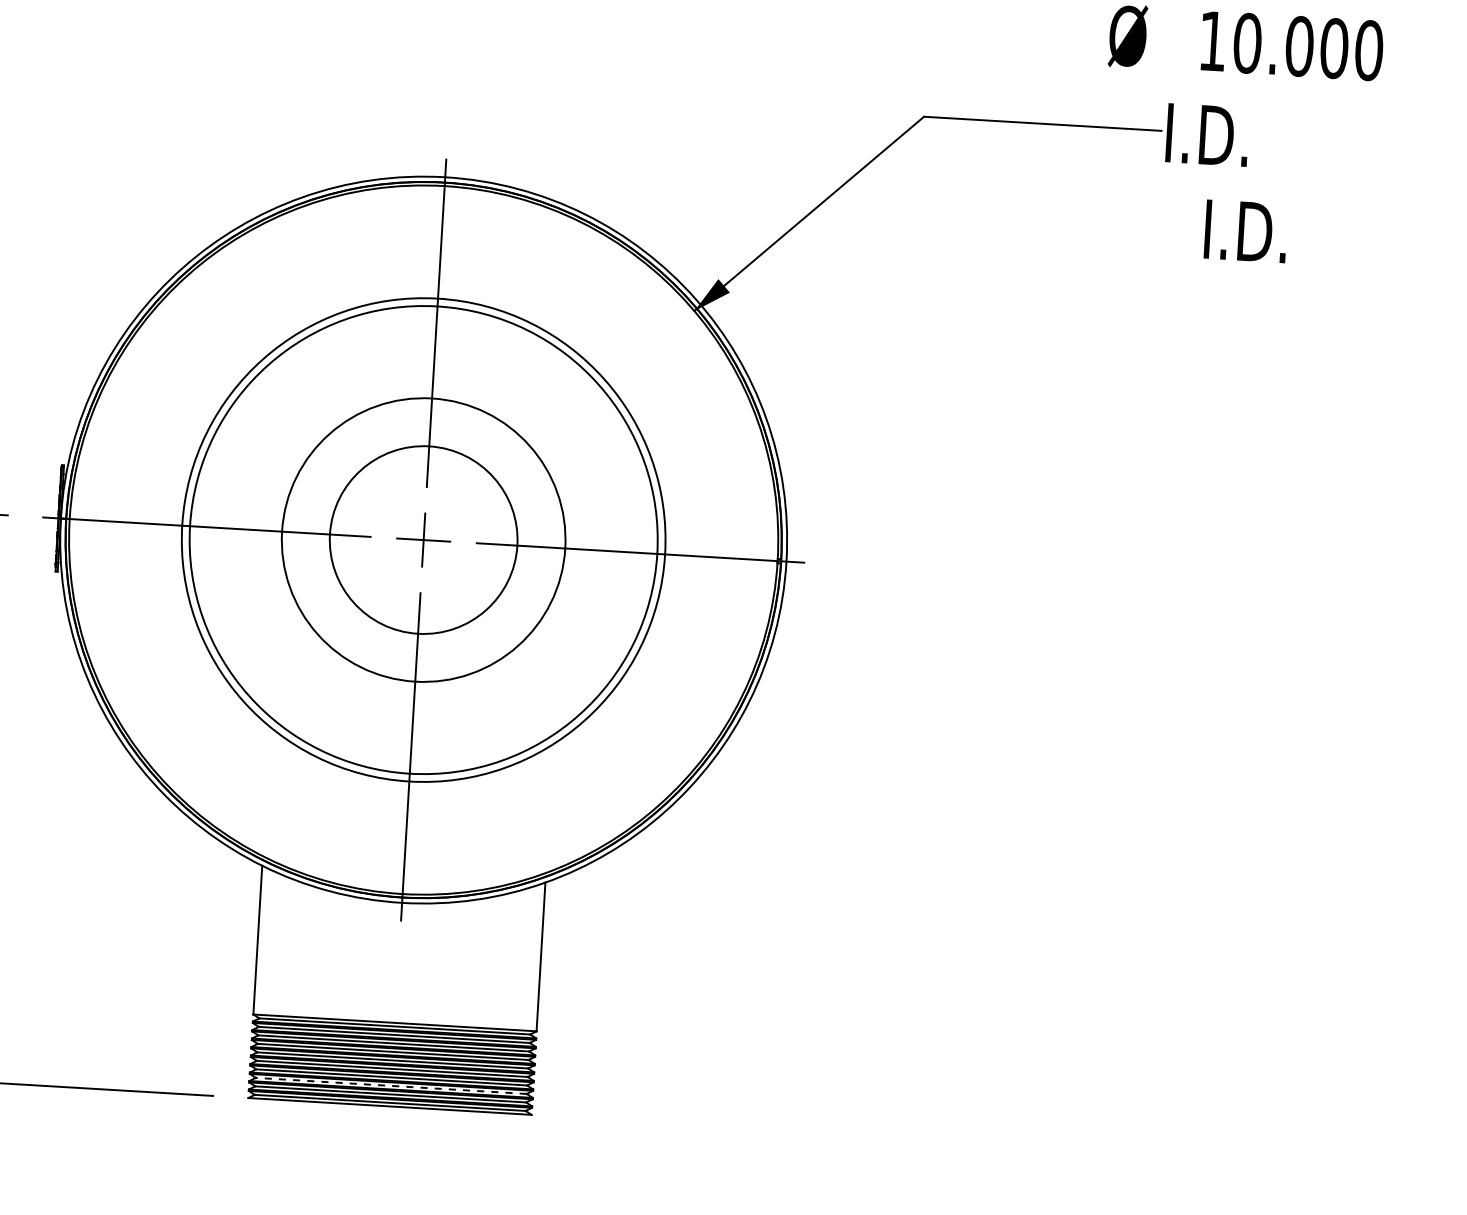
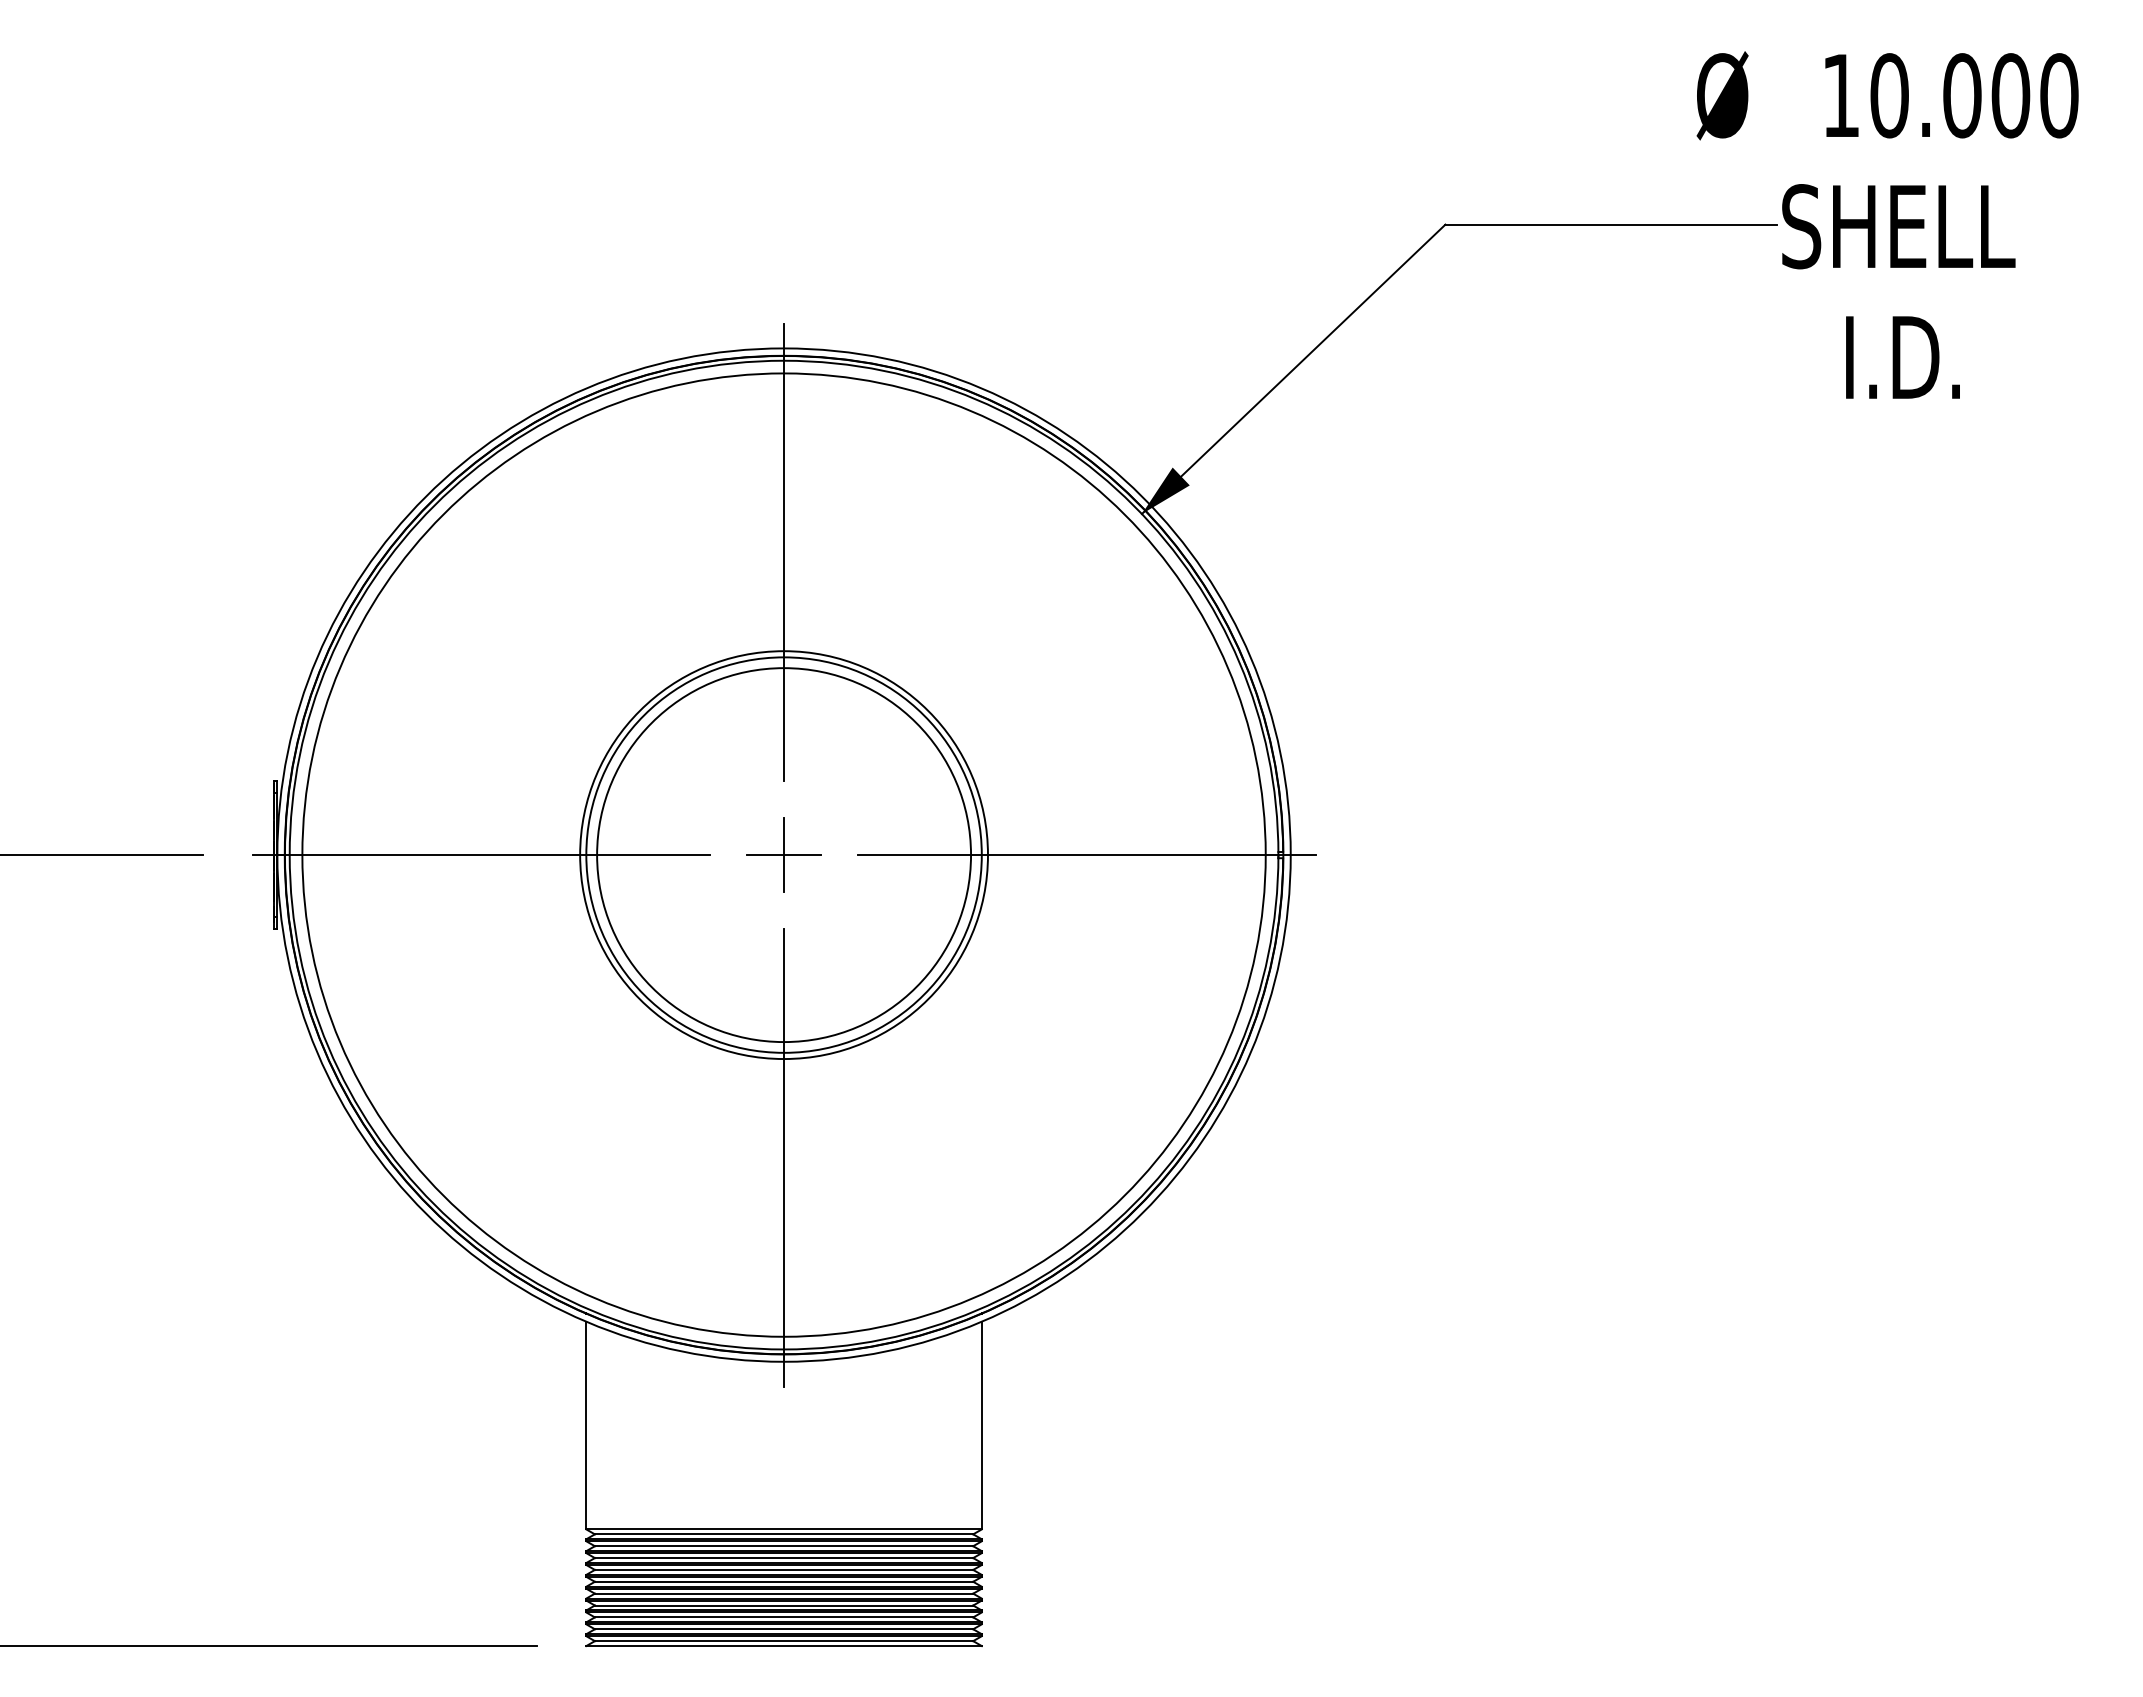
text: (1248, 137) -> (1898, 226), I.D. -> SHELL
circle: (423, 539) -> (783, 854), size x1.43
circle: (423, 540) -> (783, 855), size x0.62
circle: (423, 540) -> (784, 855), size x1.43
line: (390, 1085) -> (783, 1617), dashed -> solid

